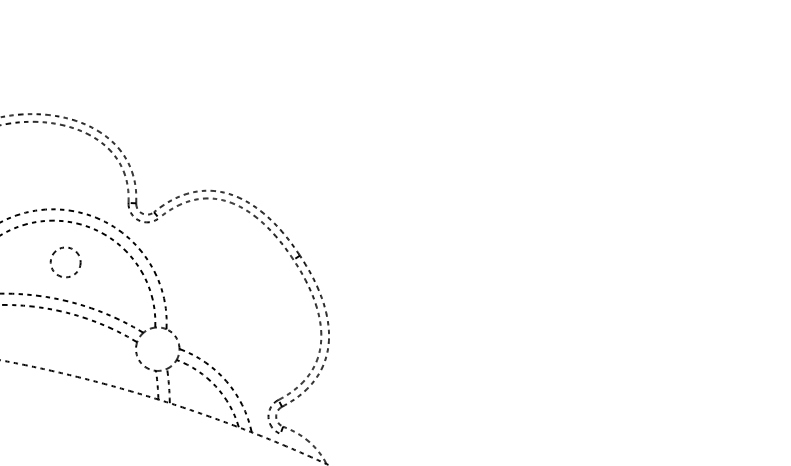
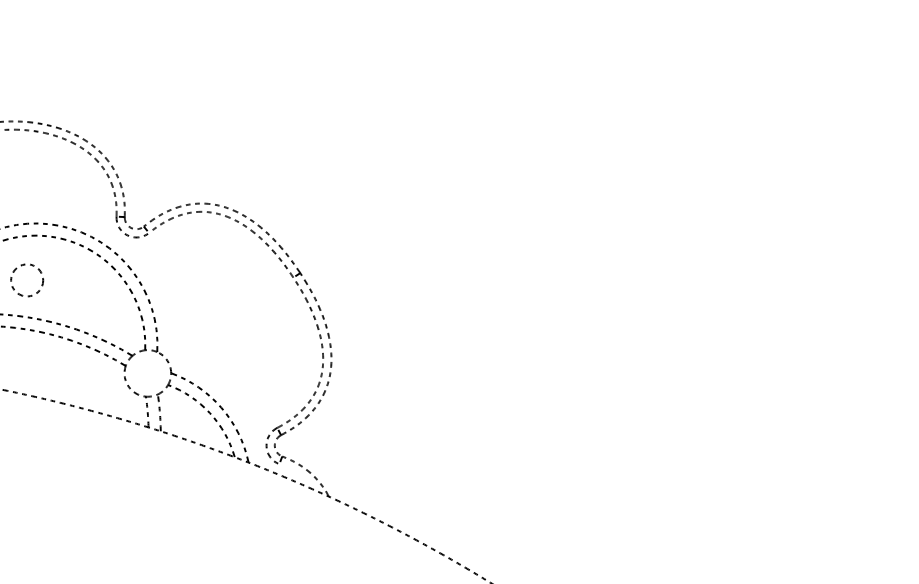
circle: (65, 262) -> (27, 280), moved

